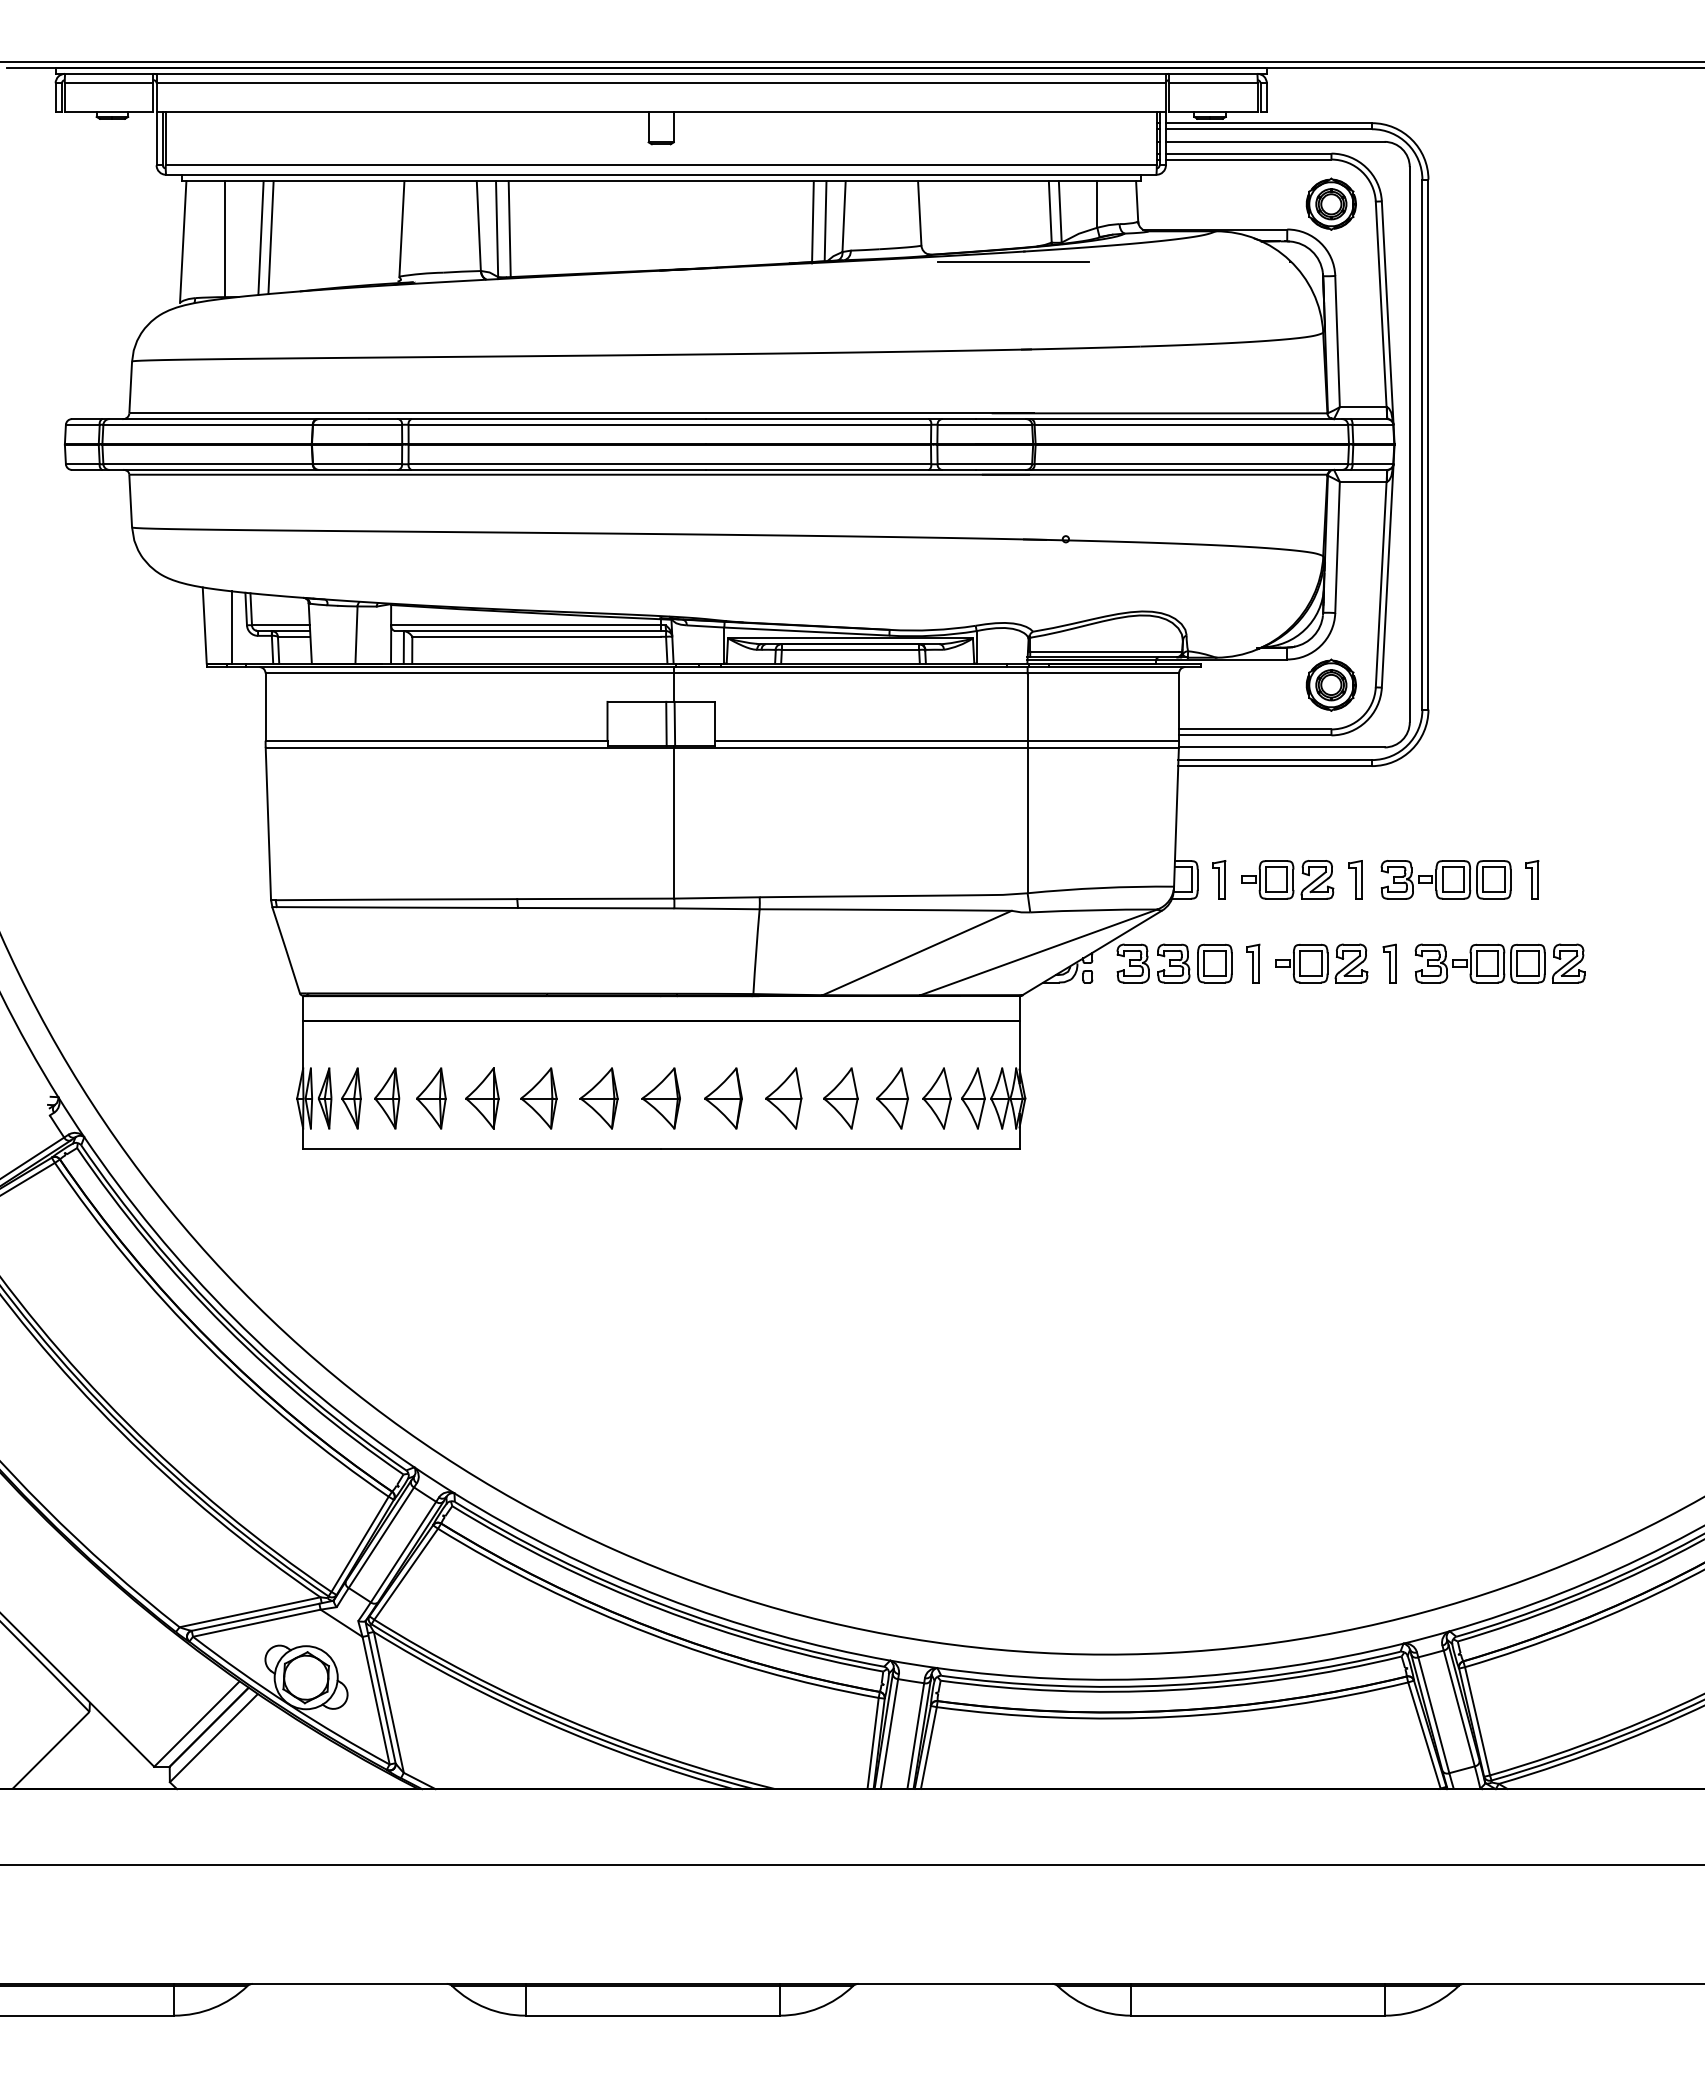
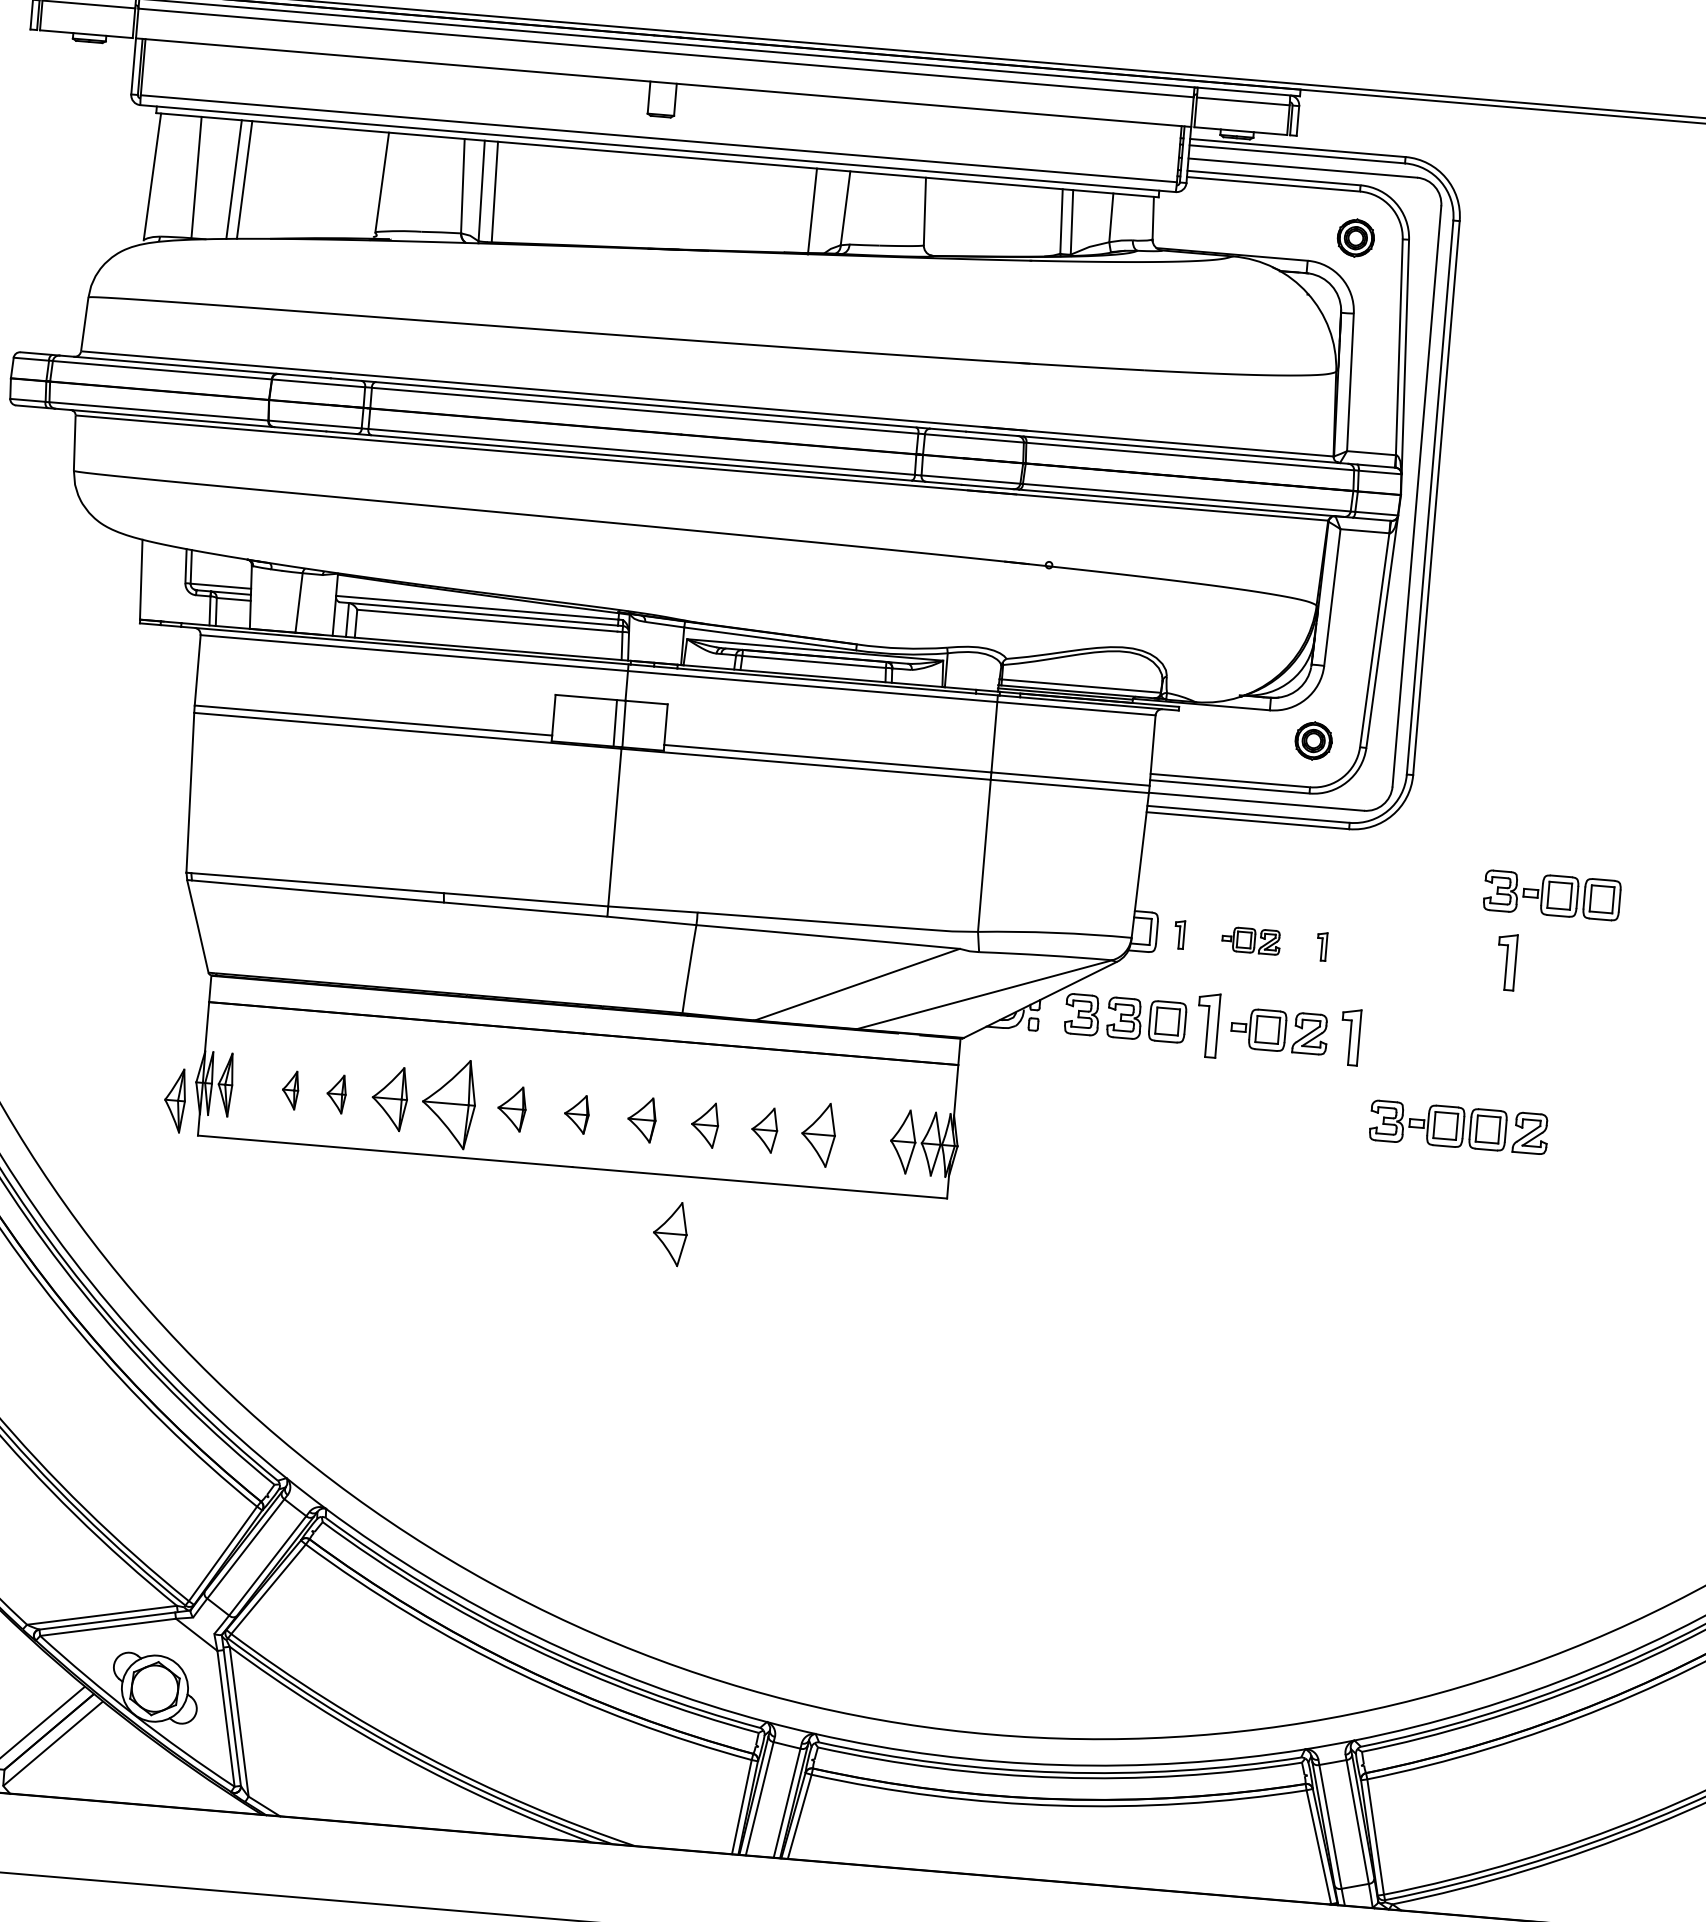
part: (1330, 203) -> (1355, 237), size x0.7
line: (825, 221) -> (825, 211), removed
line: (1013, 261) -> (1018, 270), removed
line: (232, 627) -> (170, 584), removed
part: (1330, 684) -> (1312, 740), size x0.7
part: (1219, 879) -> (1179, 934), size x0.7
part: (1287, 879) -> (1250, 940), size x0.6
part: (1355, 879) -> (1321, 946), size x0.7
part: (1445, 879) -> (1551, 895), moved
part: (1532, 879) -> (1507, 961), size x1.4
part: (1253, 963) -> (1207, 1025), size x1.6
part: (1389, 963) -> (1350, 1037), size x1.4
part: (1499, 963) -> (1458, 1127), moved
part: (351, 1098) -> (175, 1100), moved
part: (387, 1098) -> (290, 1090), size x0.6
part: (431, 1098) -> (336, 1094), size x0.6
part: (538, 1098) -> (448, 1103), size x1.4
part: (598, 1098) -> (511, 1108), size x0.7
part: (660, 1098) -> (576, 1114), size x0.6
part: (723, 1098) -> (642, 1119), size x0.7
part: (783, 1098) -> (704, 1125), size x0.7
part: (840, 1098) -> (764, 1130), size x0.7
part: (936, 1098) -> (864, 1138), removed
part: (759, 1204) -> (670, 1233), added

